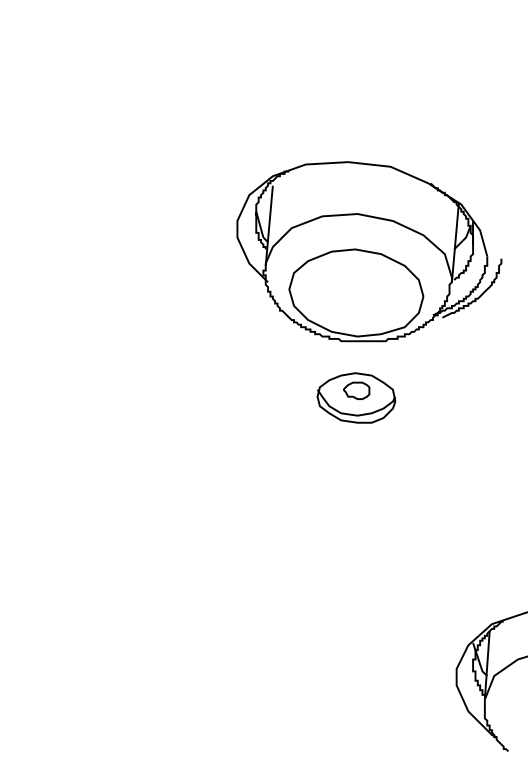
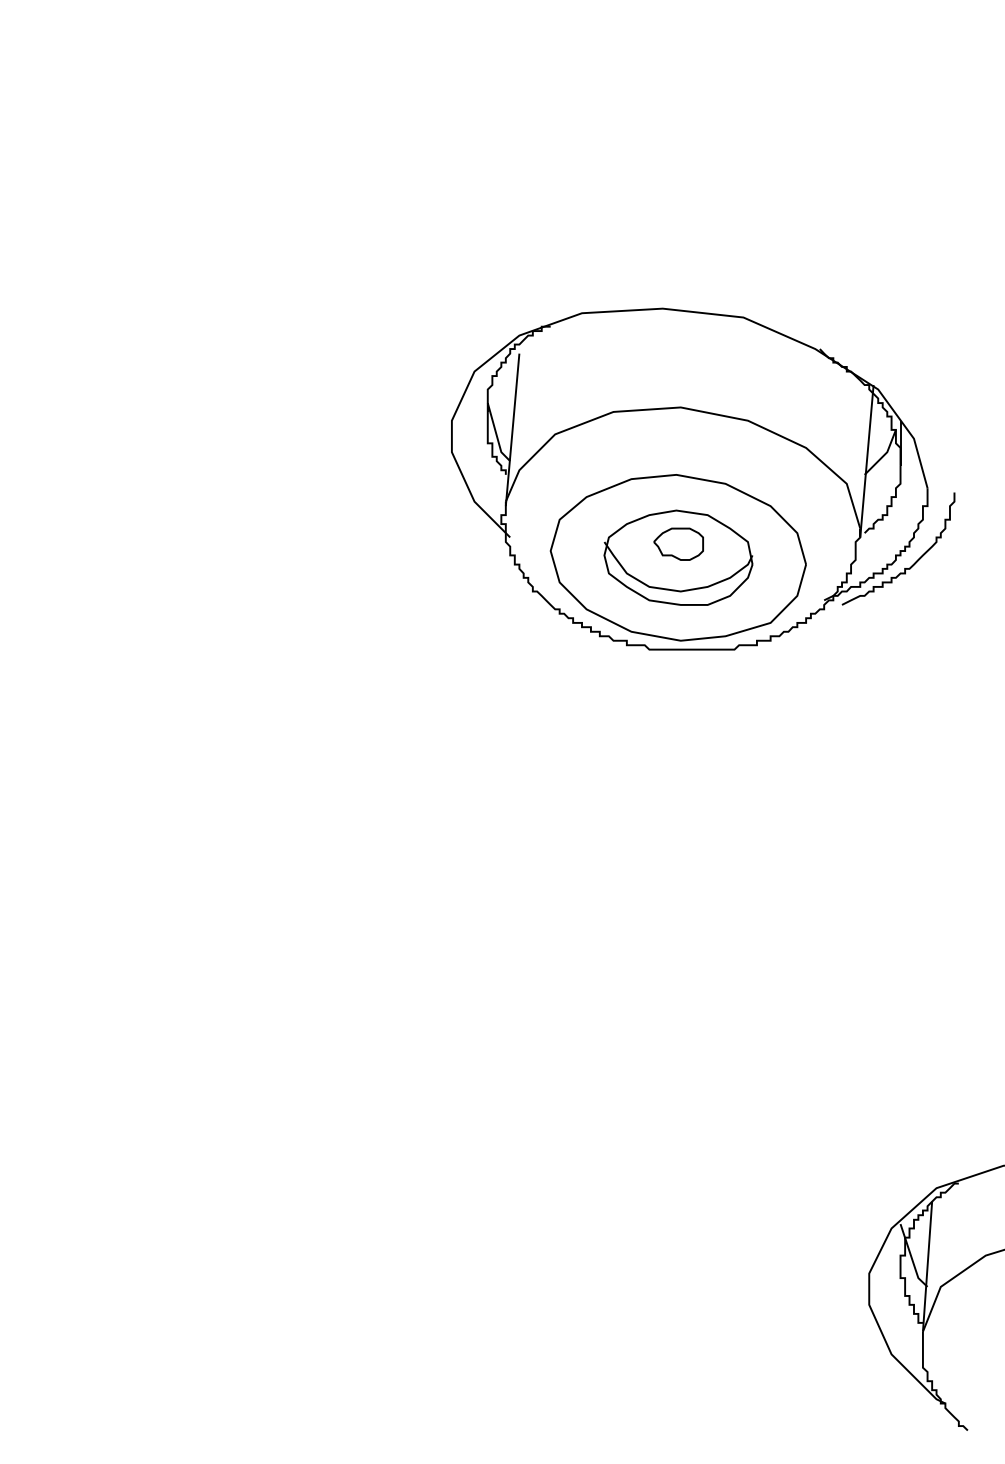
part: (356, 397) -> (678, 556), moved

